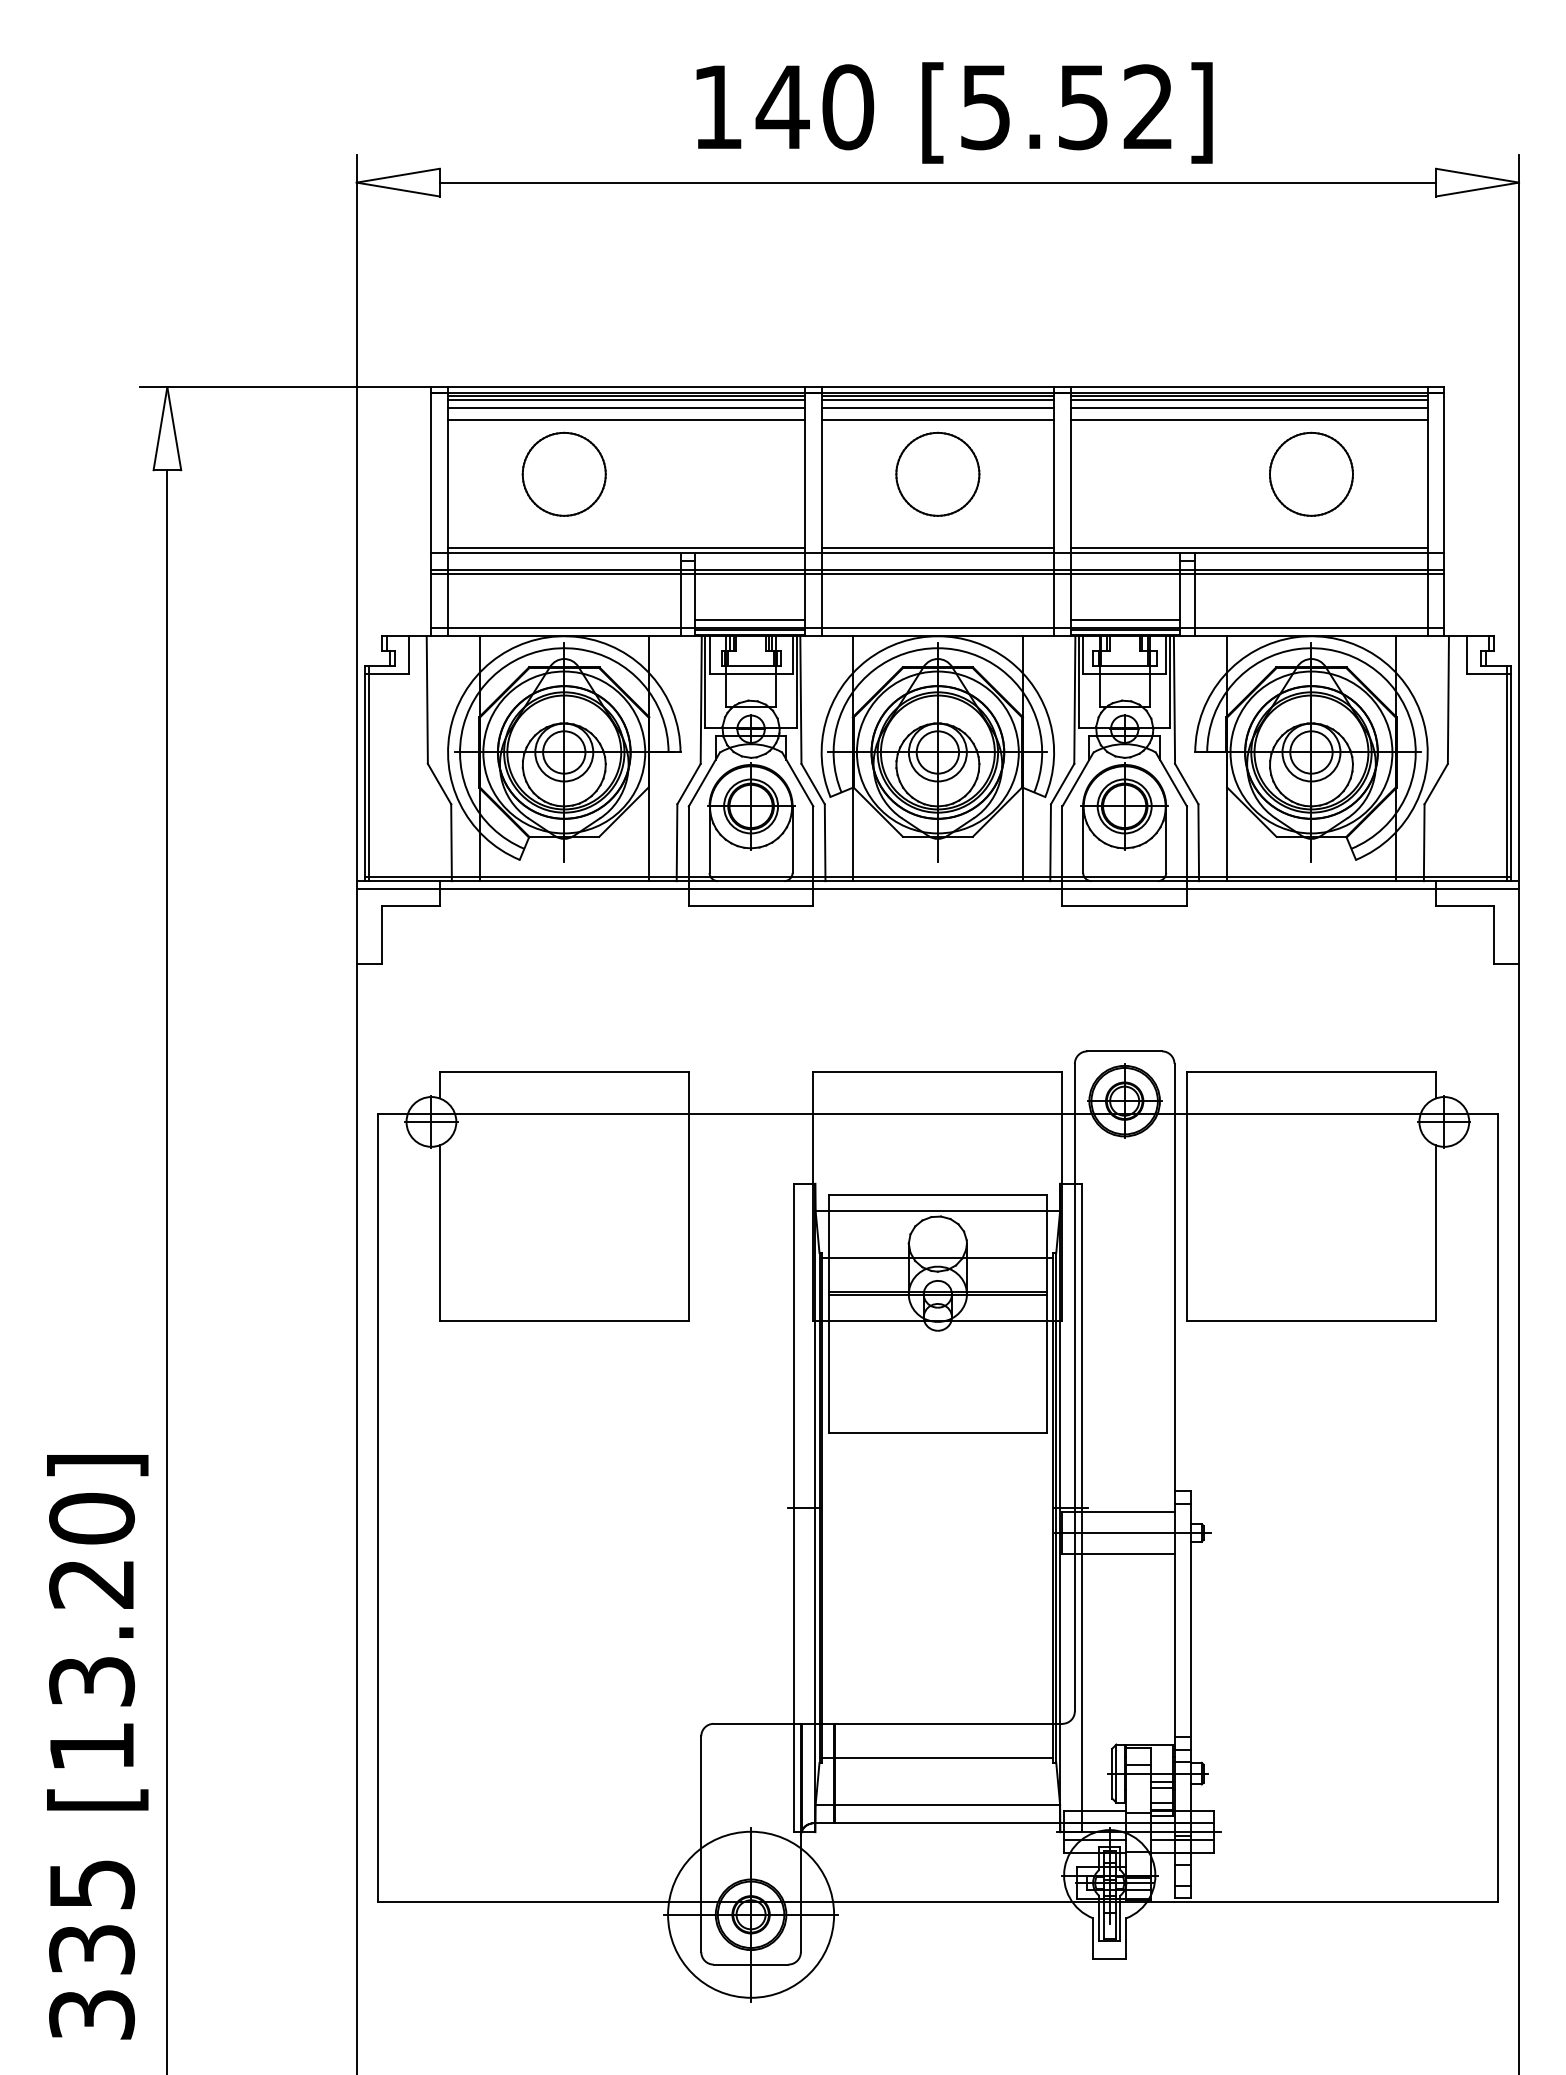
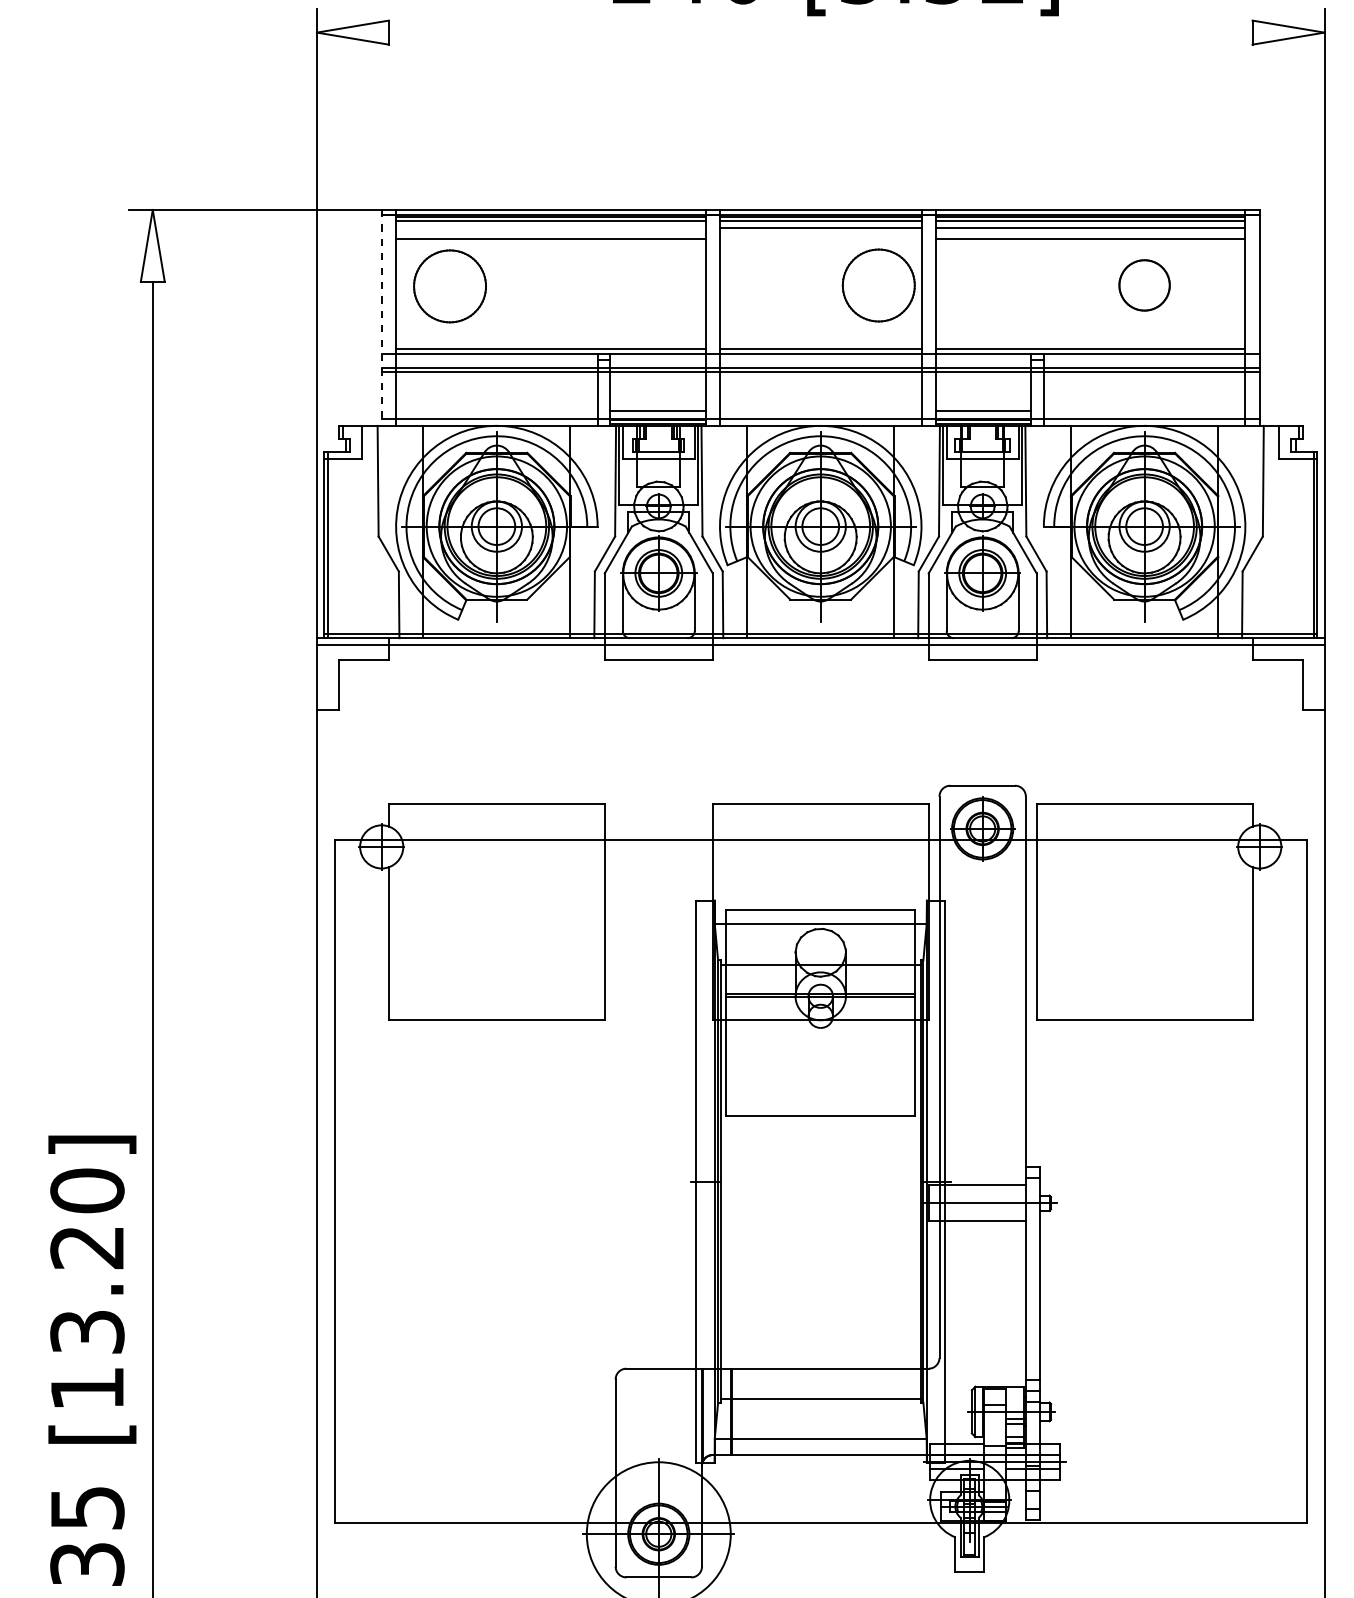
line: (937, 182) -> (820, 32), removed
line: (626, 407) -> (550, 227), removed
line: (937, 420) -> (820, 238), removed
part: (563, 473) -> (449, 285), moved
part: (937, 473) -> (878, 284), moved
part: (1311, 473) -> (1144, 284), size x0.7
line: (431, 511) -> (381, 317), solid -> dashed

